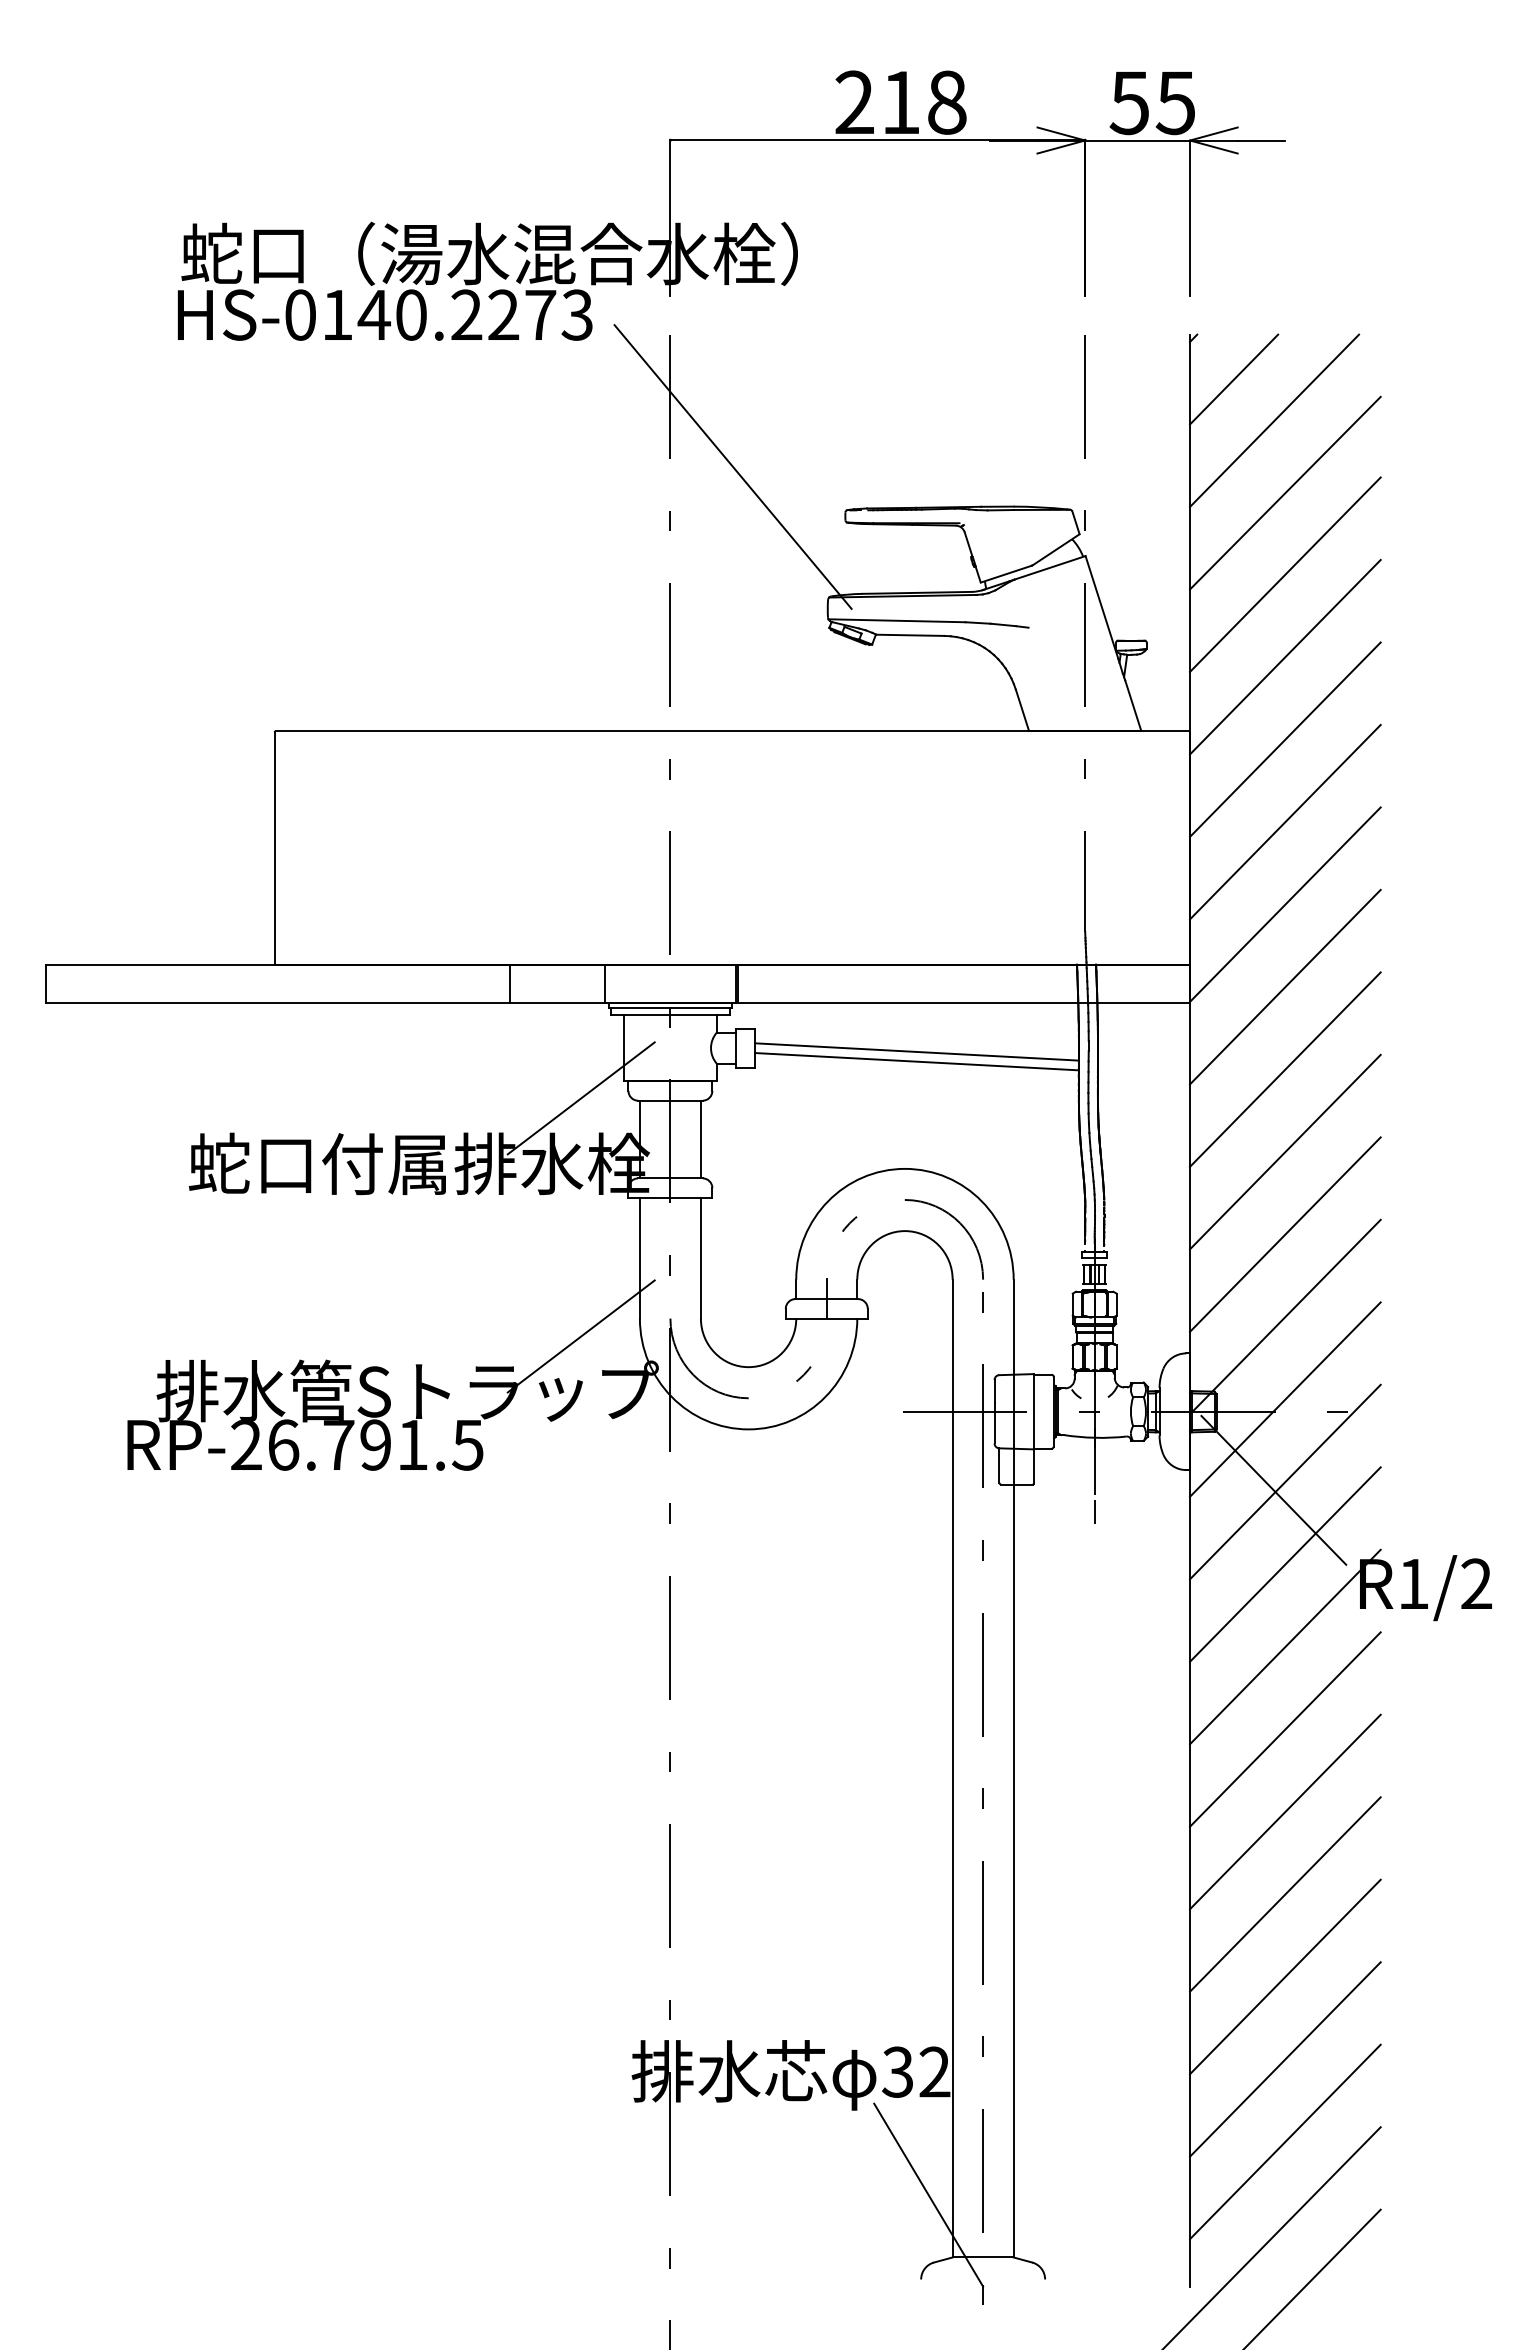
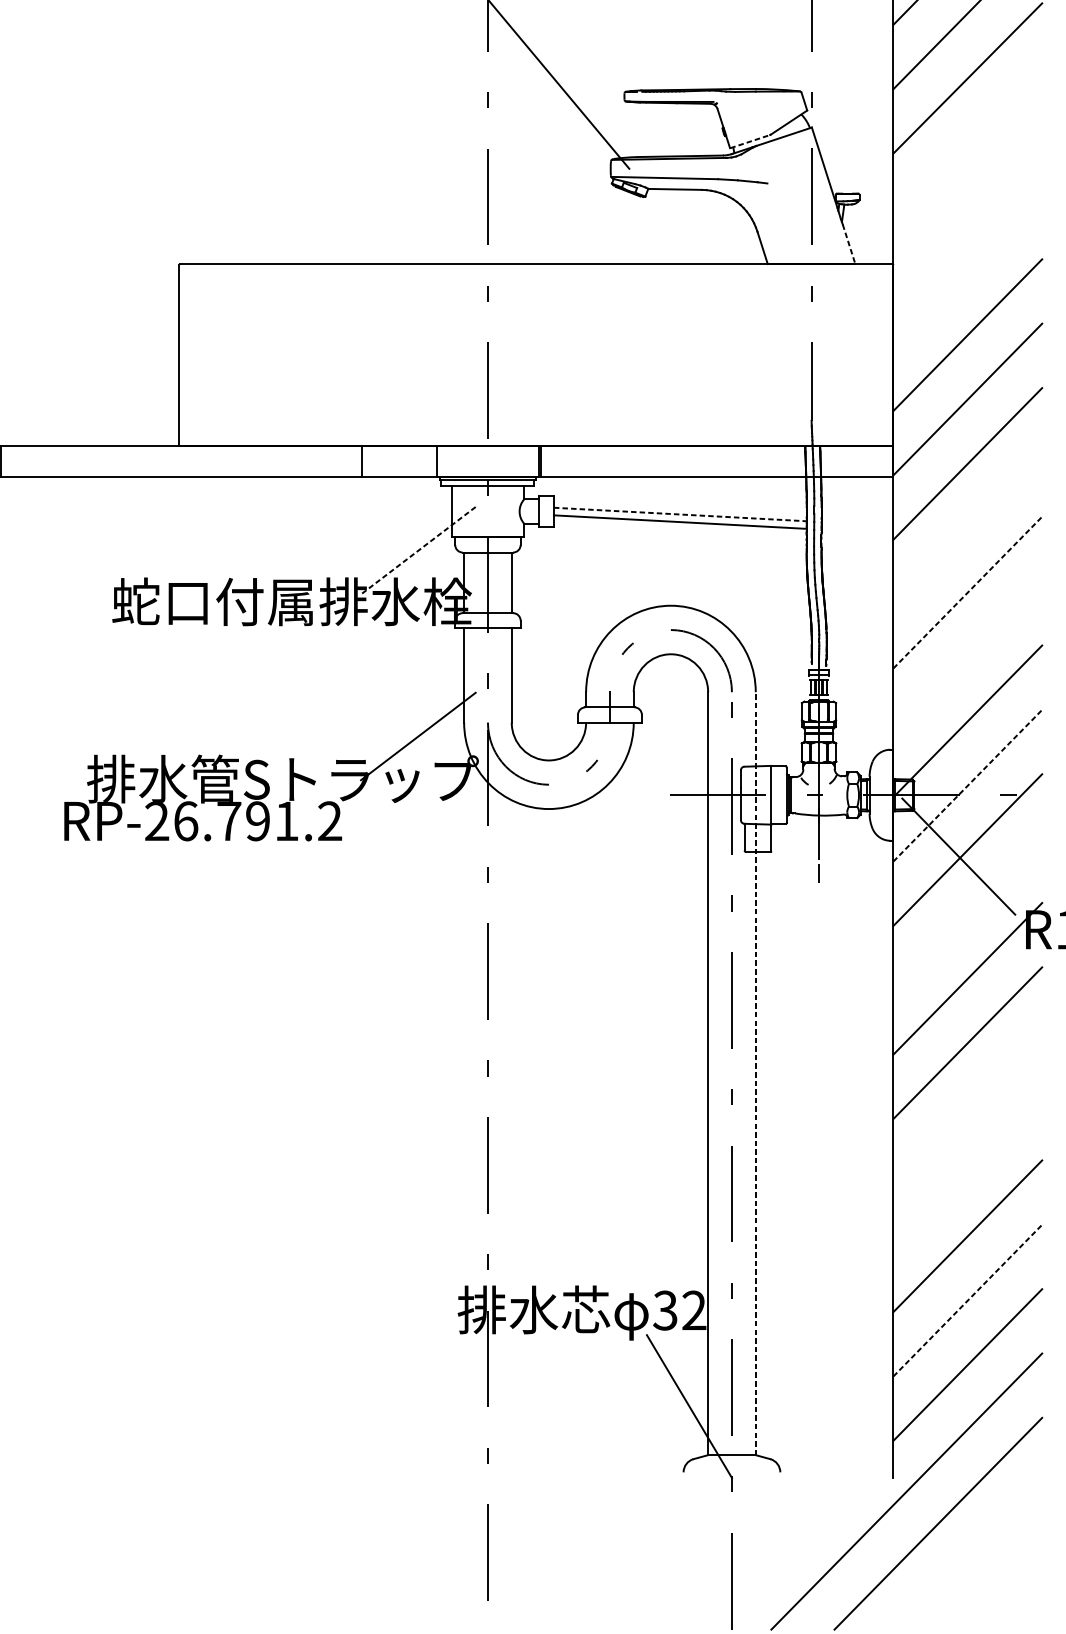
line: (1006, 574) -> (750, 141), solid -> dashed
line: (1285, 574) -> (967, 141), removed
line: (1285, 656) -> (967, 205), removed
line: (1133, 705) -> (849, 244), solid -> dashed
line: (1285, 739) -> (967, 270), removed
line: (916, 1051) -> (679, 514), solid -> dashed
line: (1285, 1069) -> (967, 528), removed
line: (580, 1098) -> (417, 550), solid -> dashed
line: (1285, 1151) -> (967, 592), solid -> dashed
line: (1285, 1234) -> (967, 656), removed
line: (1285, 1399) -> (967, 785), solid -> dashed
text: (467, 1444) -> (329, 820), RP-26.791.5 -> RP-26.791.2
line: (1285, 1564) -> (967, 914), removed
line: (1013, 1768) -> (755, 1073), solid -> dashed
line: (1285, 1811) -> (967, 1107), removed
line: (1285, 1894) -> (967, 1171), removed
line: (1285, 2059) -> (967, 1300), solid -> dashed

